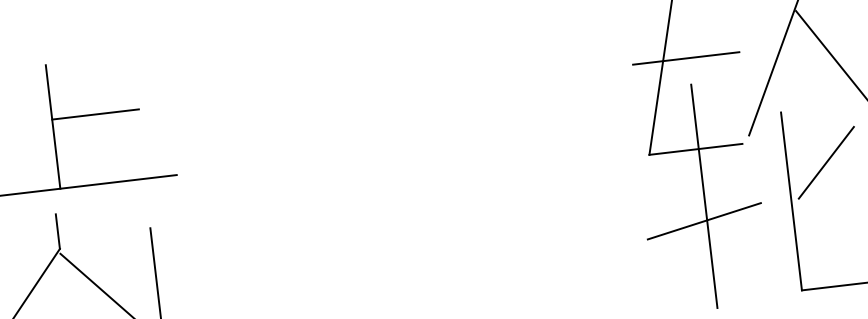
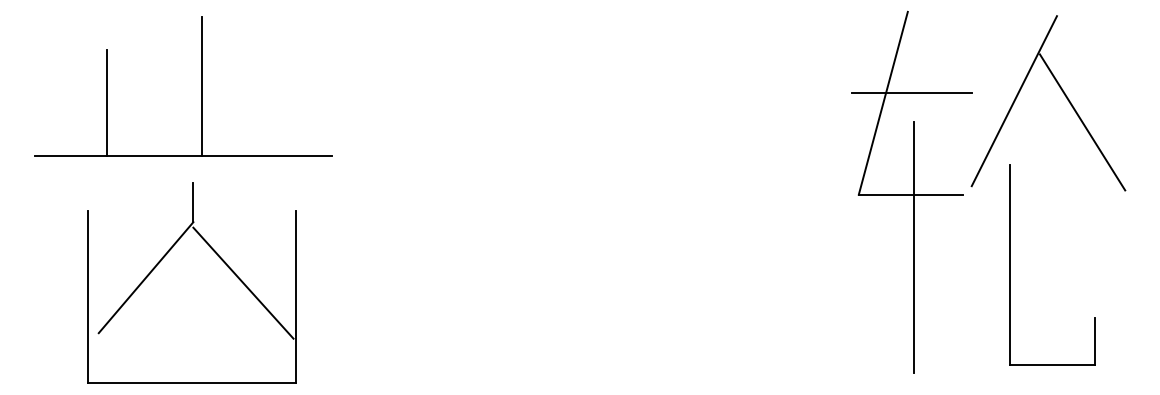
line: (95, 114) -> (250, 77), removed
line: (826, 162) -> (1053, 226), removed
line: (704, 221) -> (911, 275), removed

